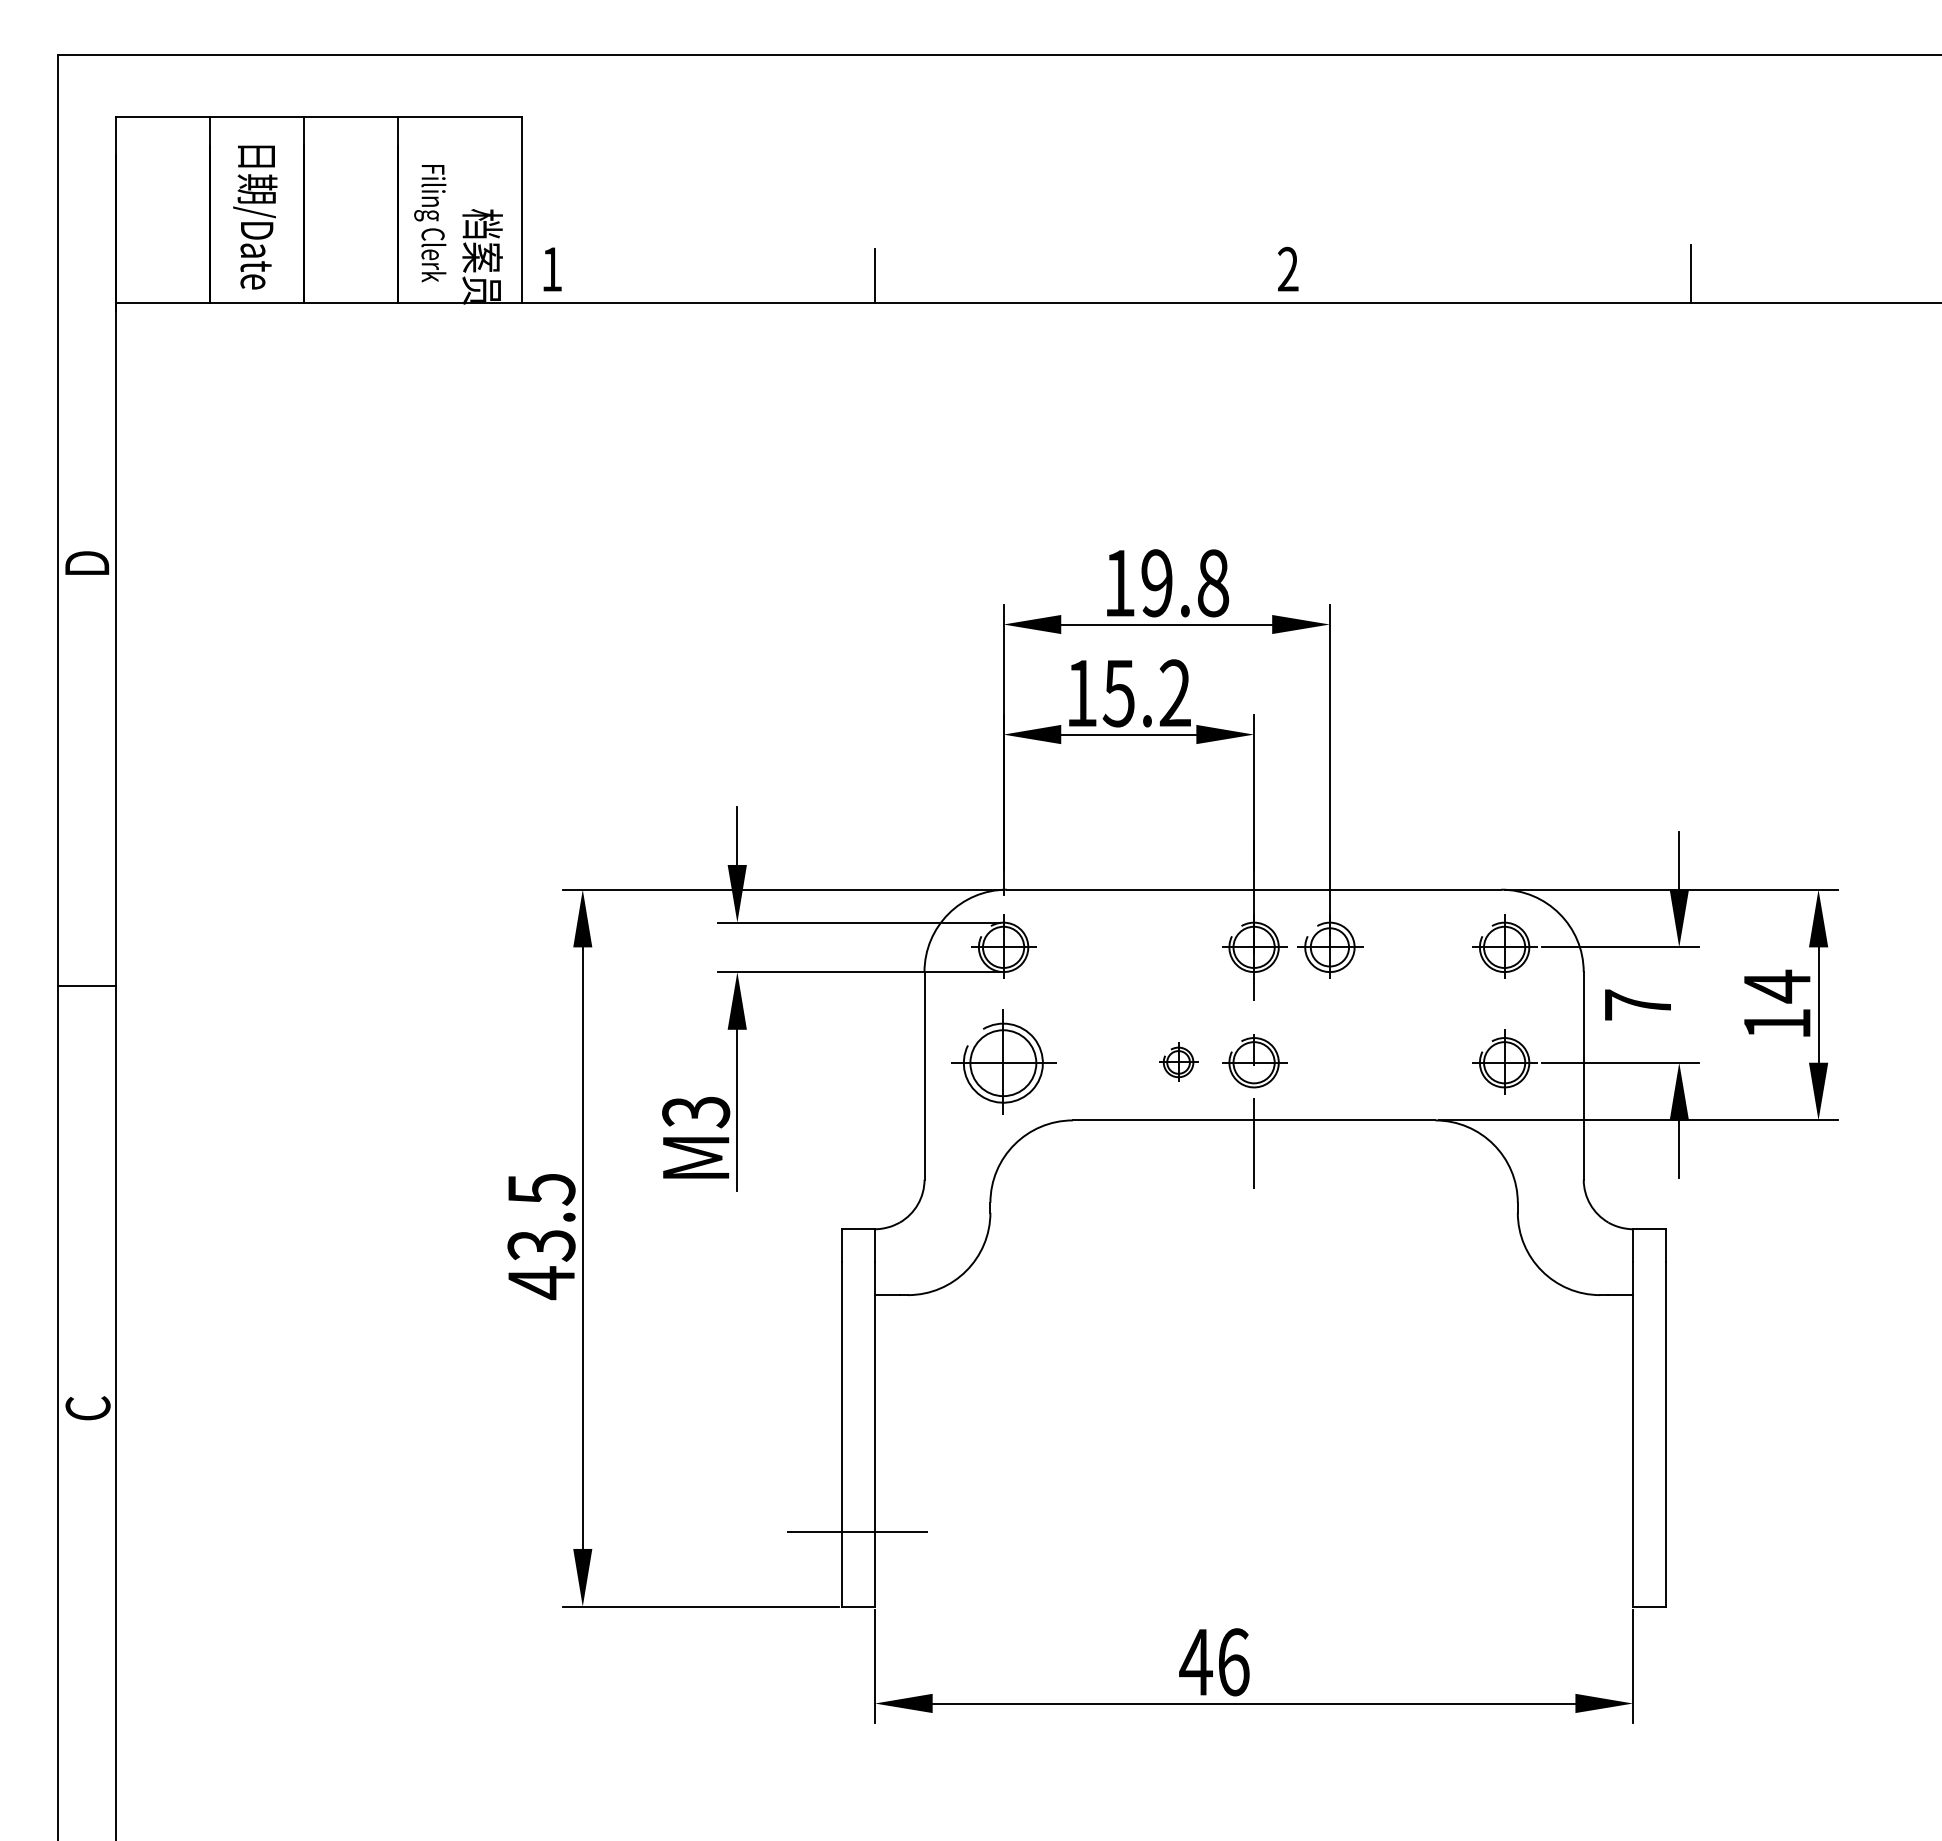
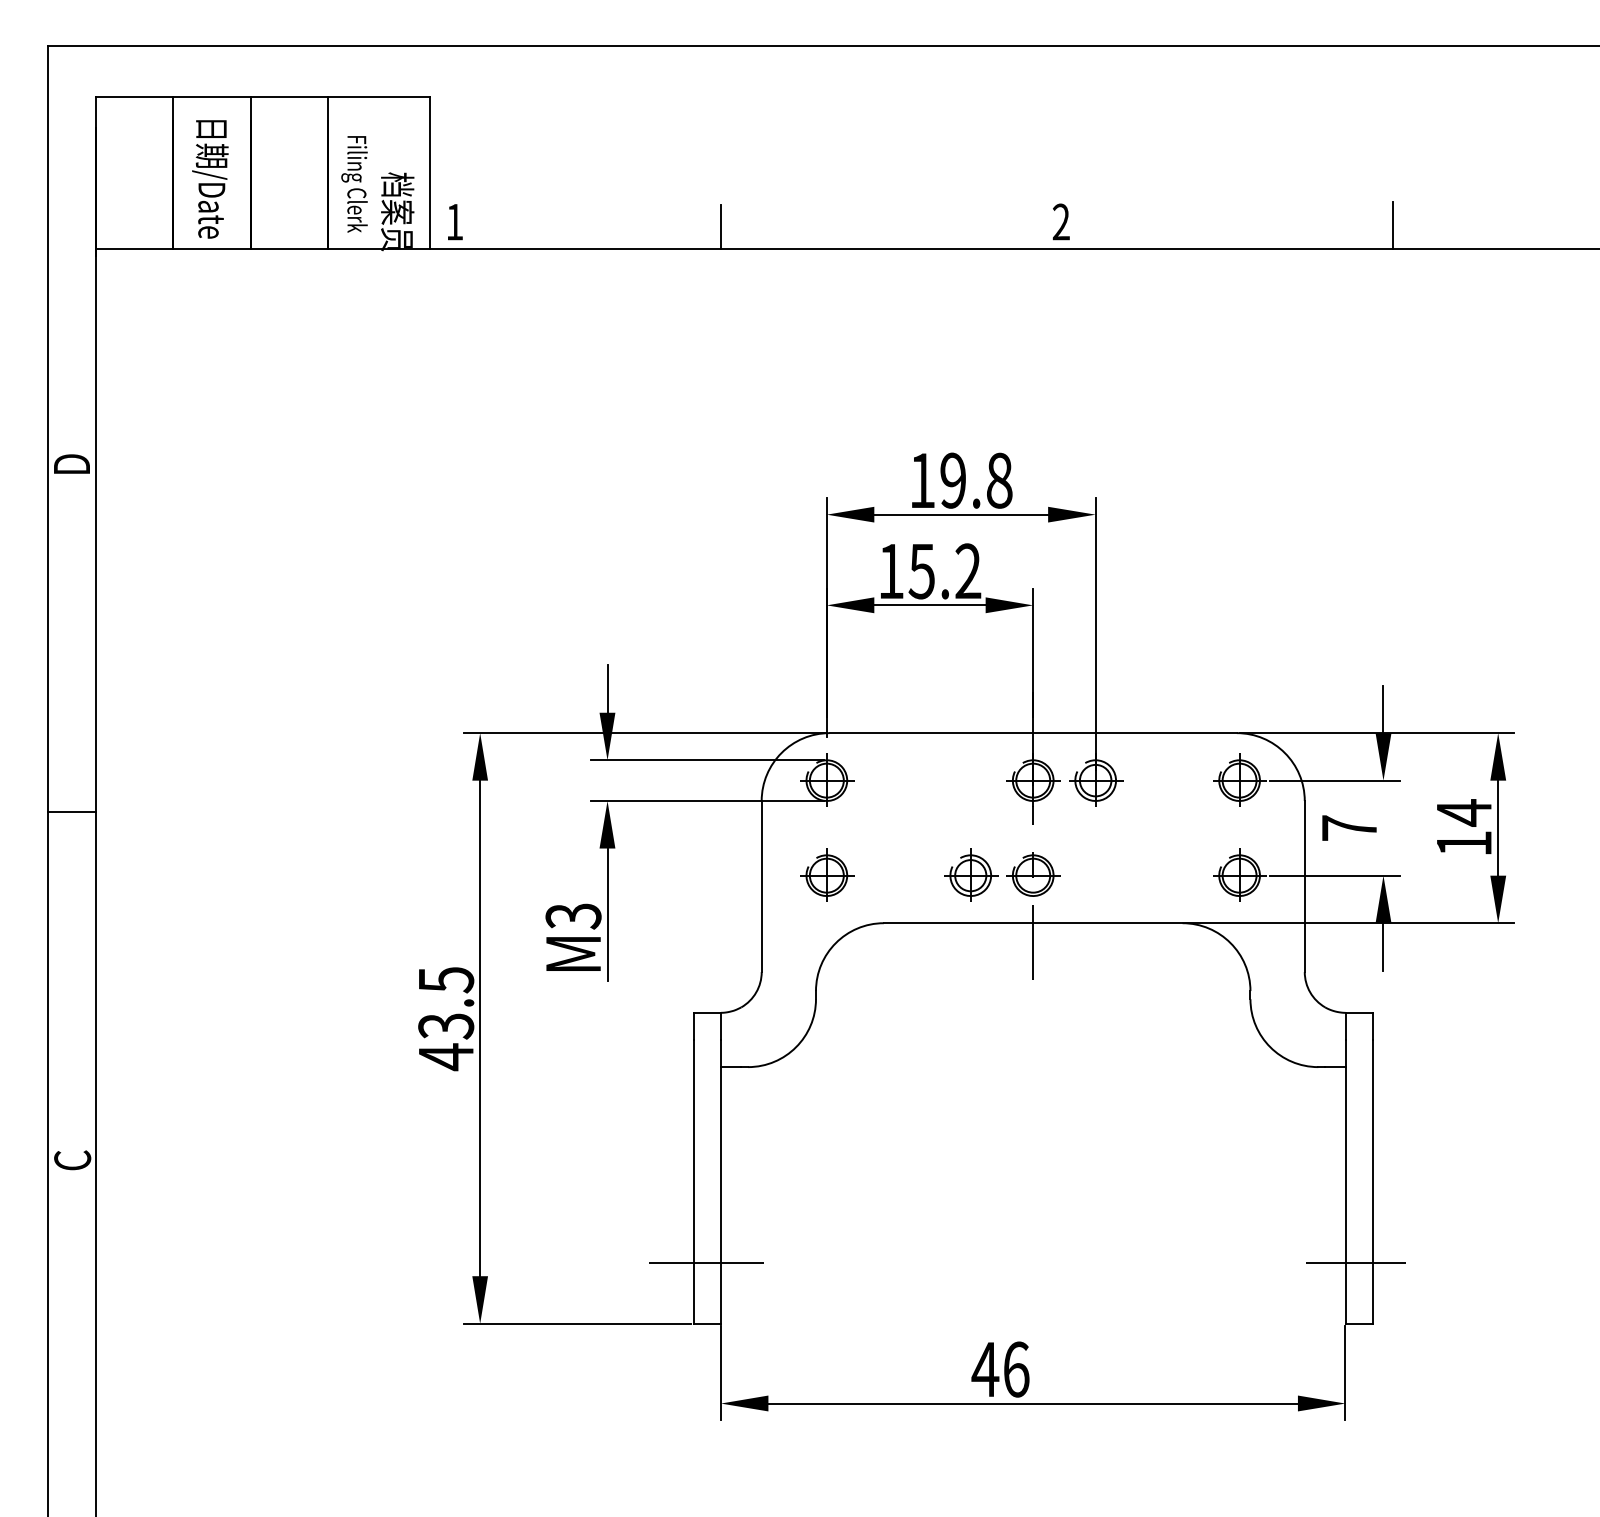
part: (1003, 1061) -> (826, 874), size x0.62
part: (1178, 1061) -> (970, 874), size x1.67
line: (1645, 1532) -> (1355, 1262), added

